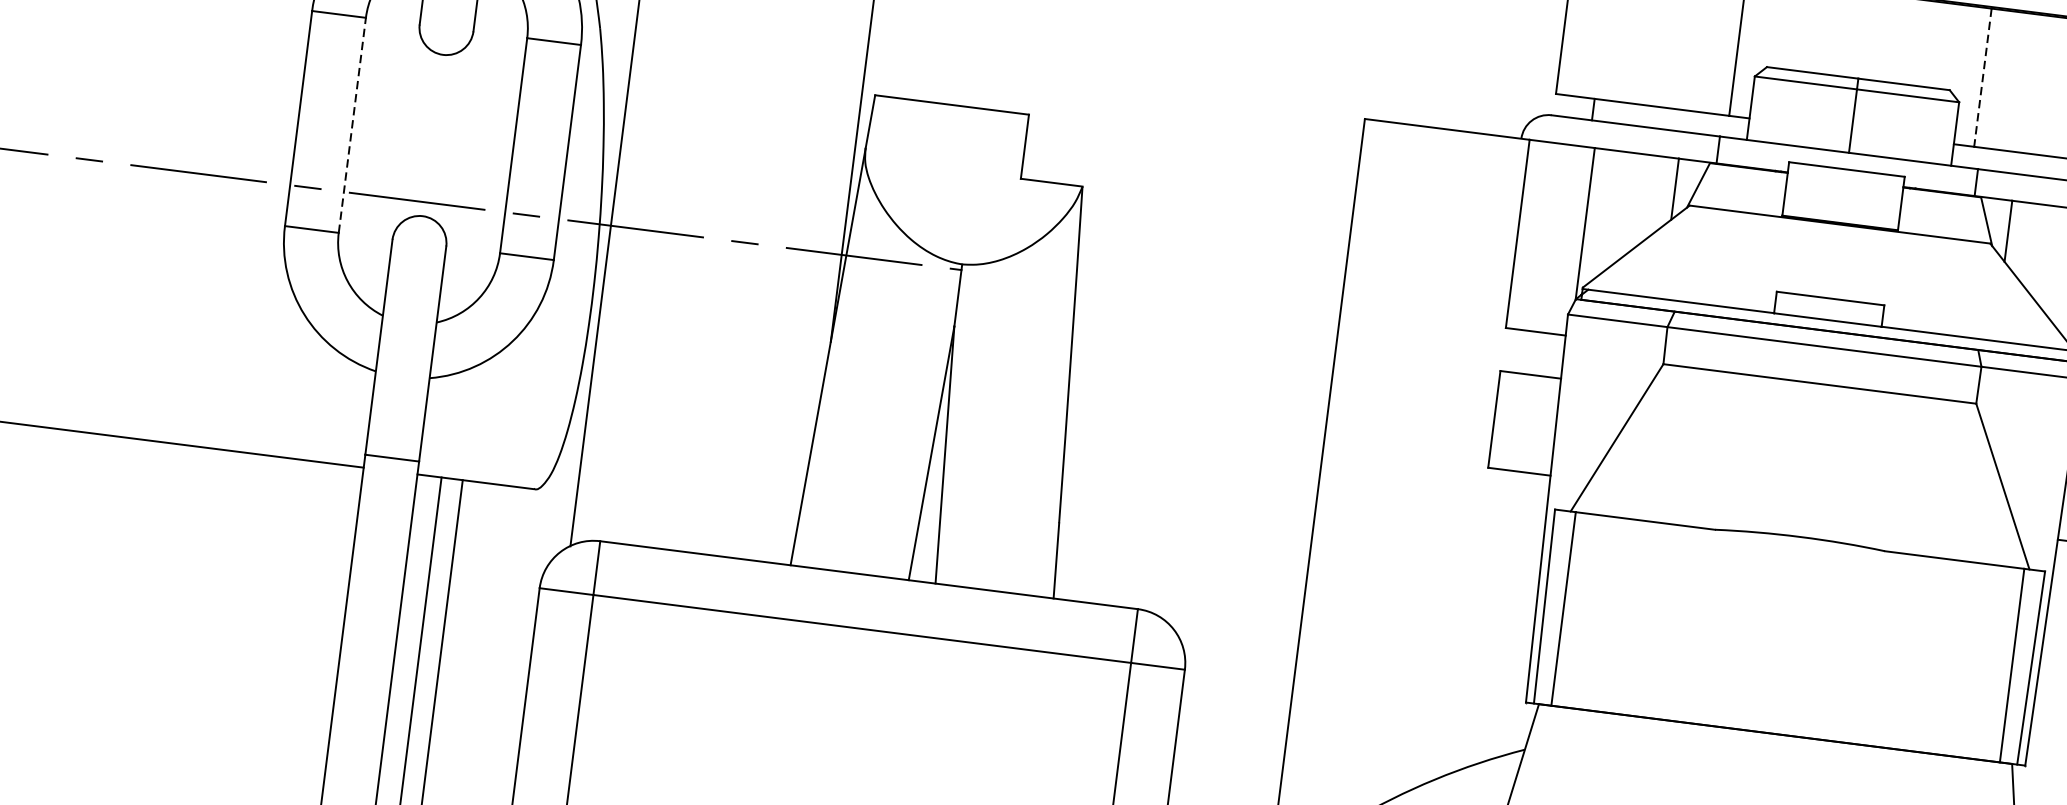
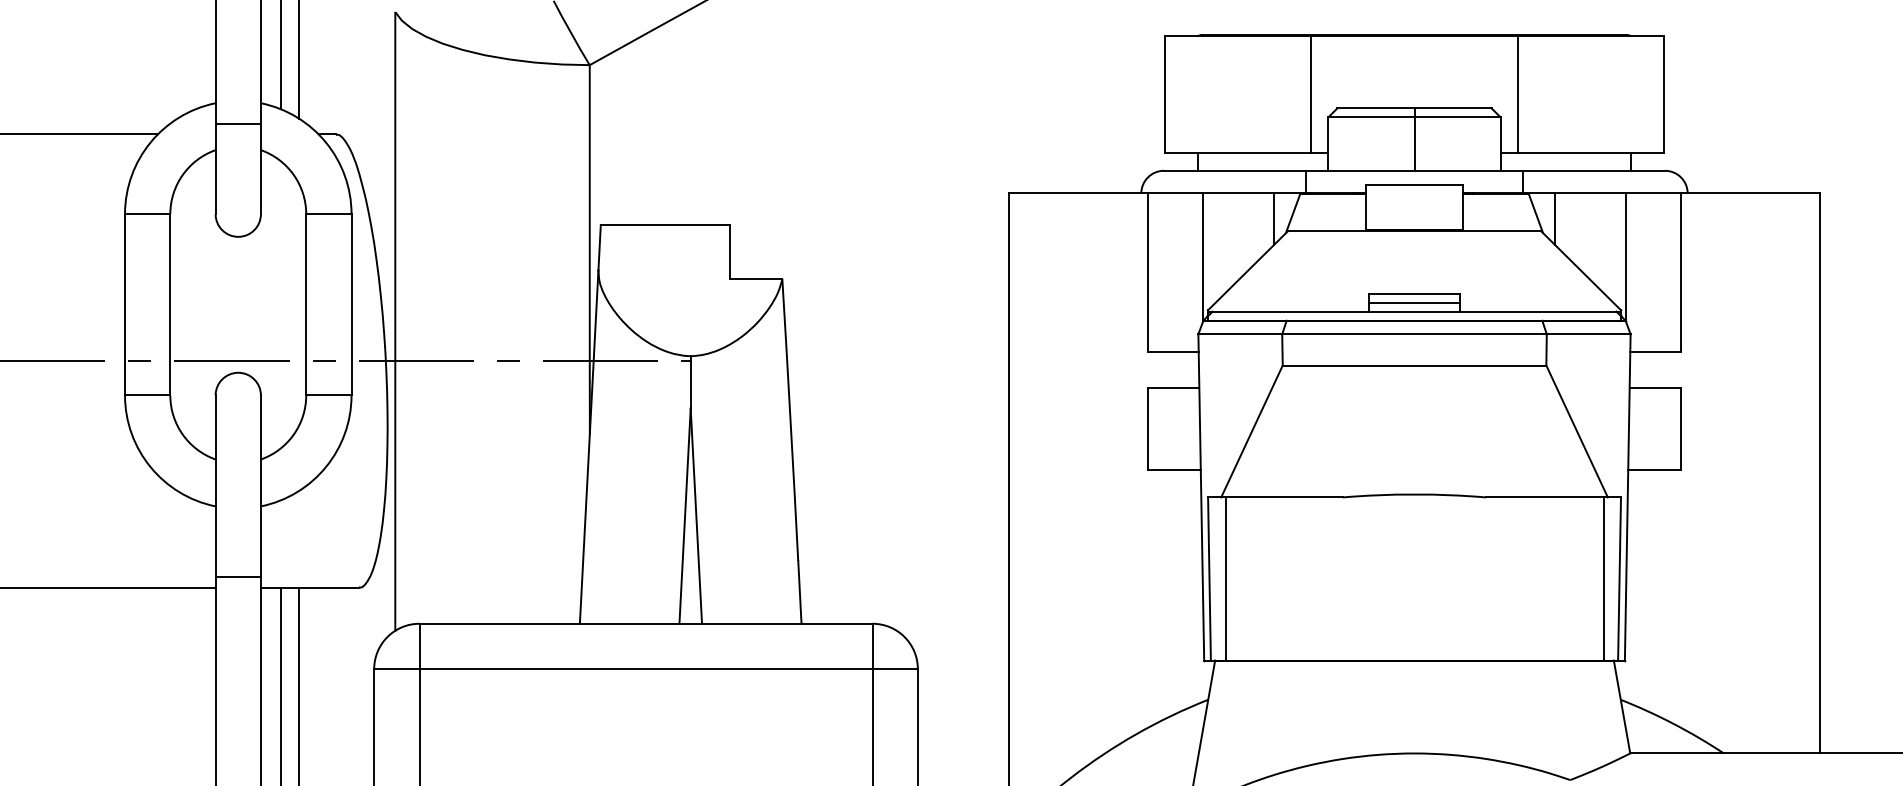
line: (1982, 77) -> (1517, 94), dashed -> solid
line: (352, 125) -> (170, 304), dashed -> solid
line: (1829, 309) -> (1414, 302), added

